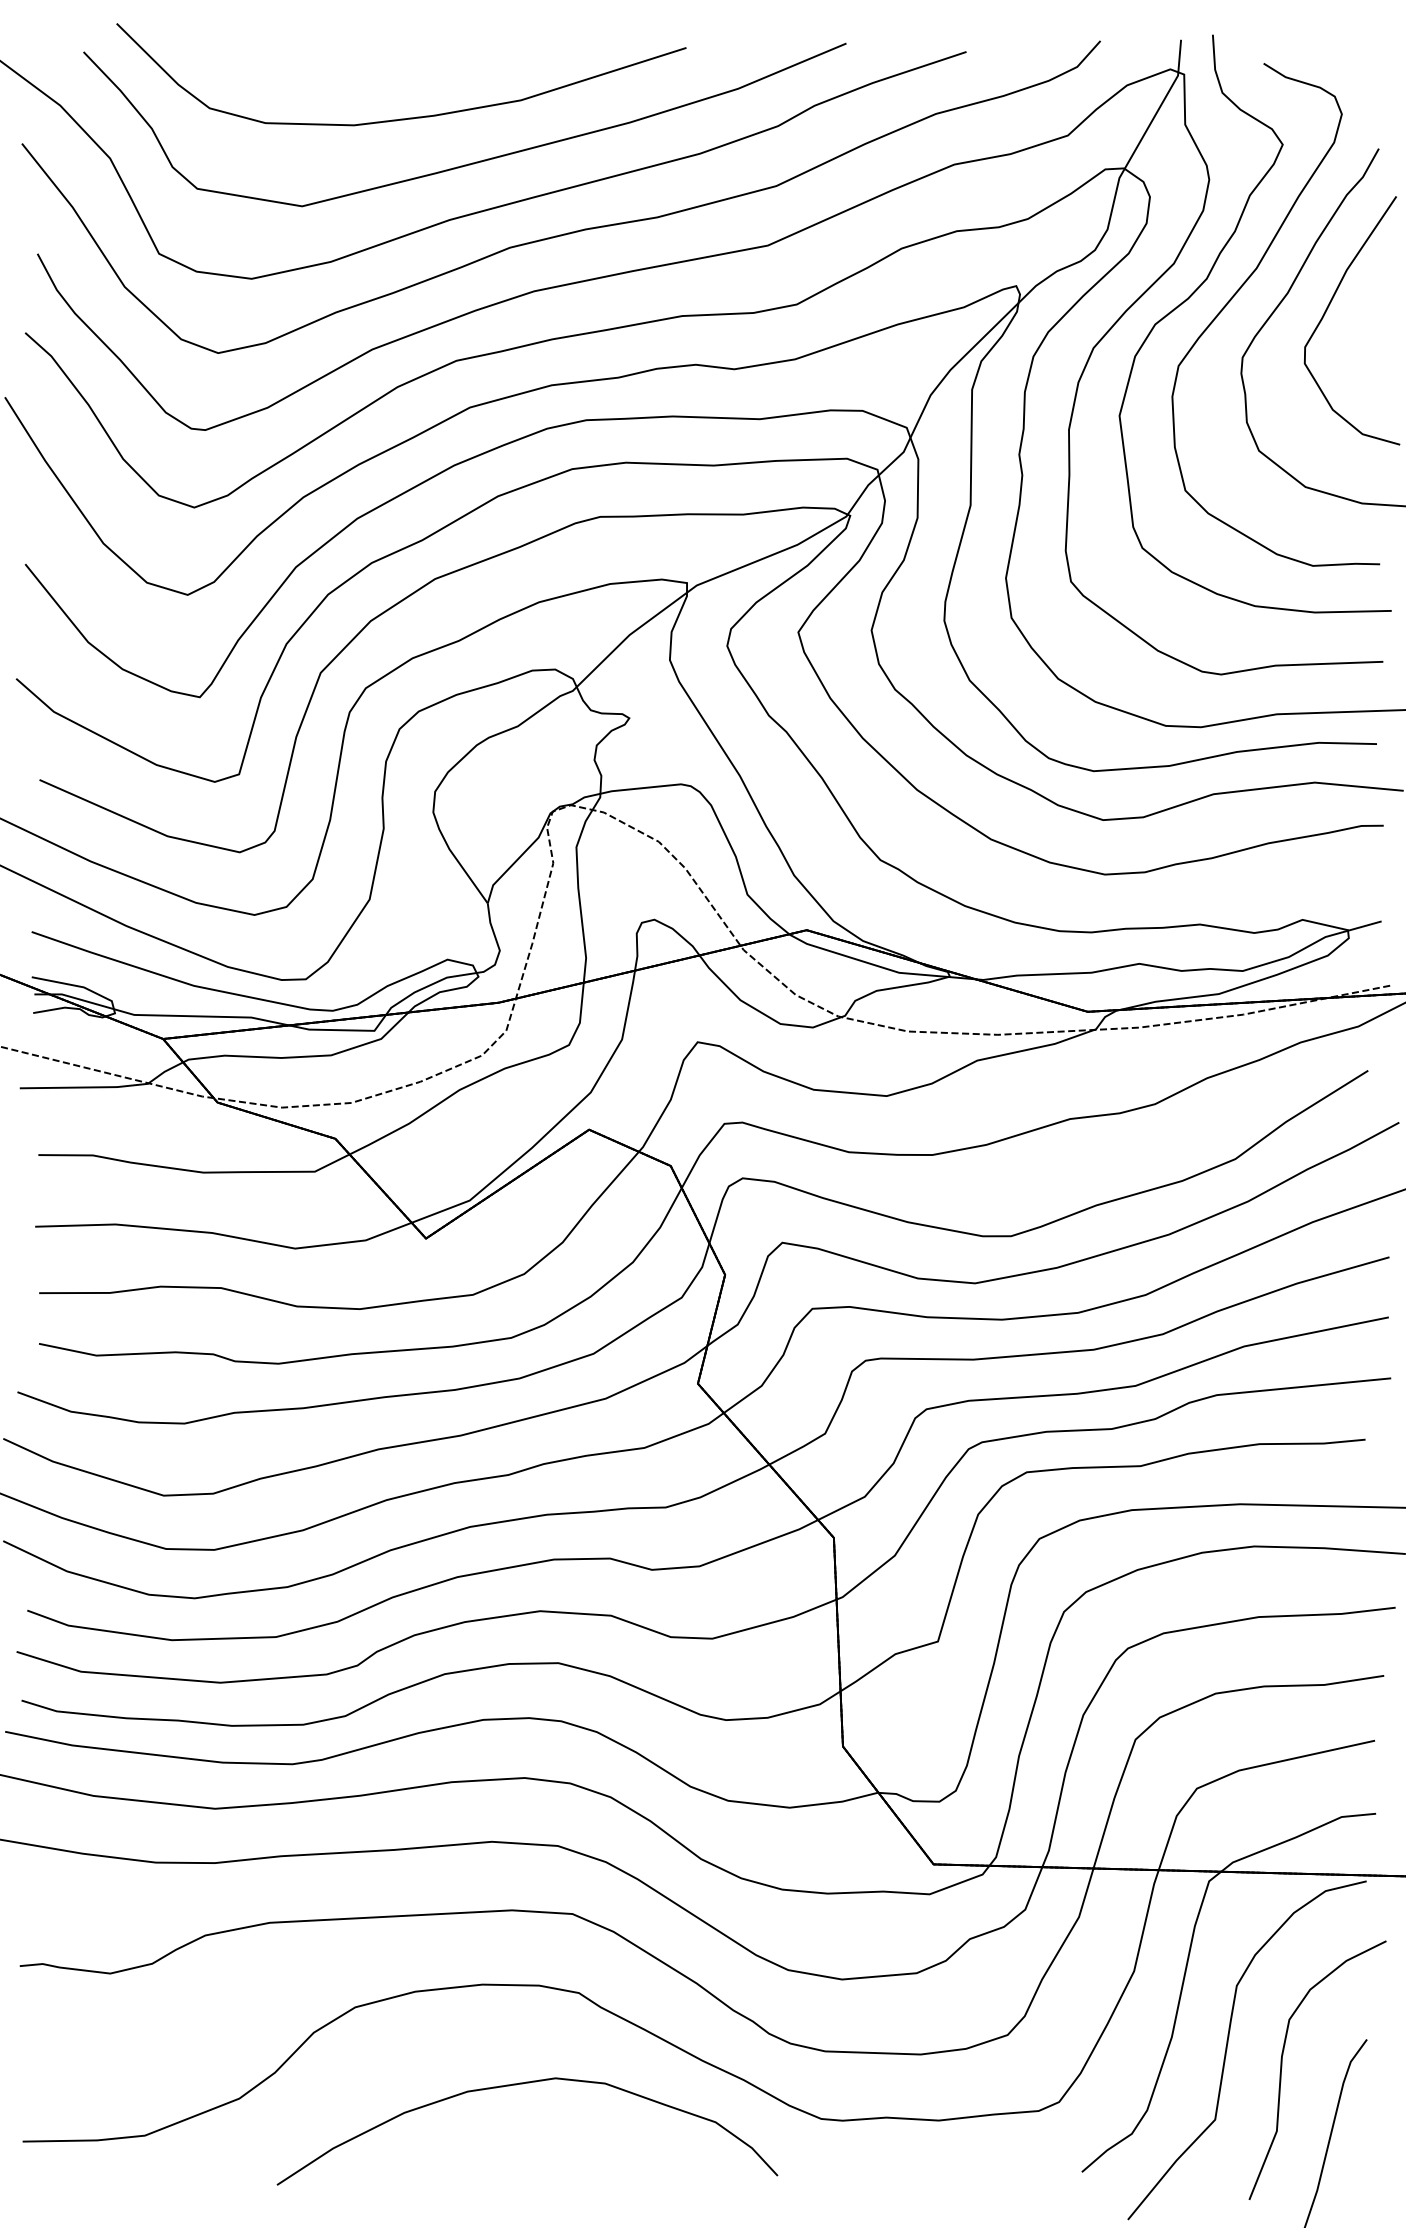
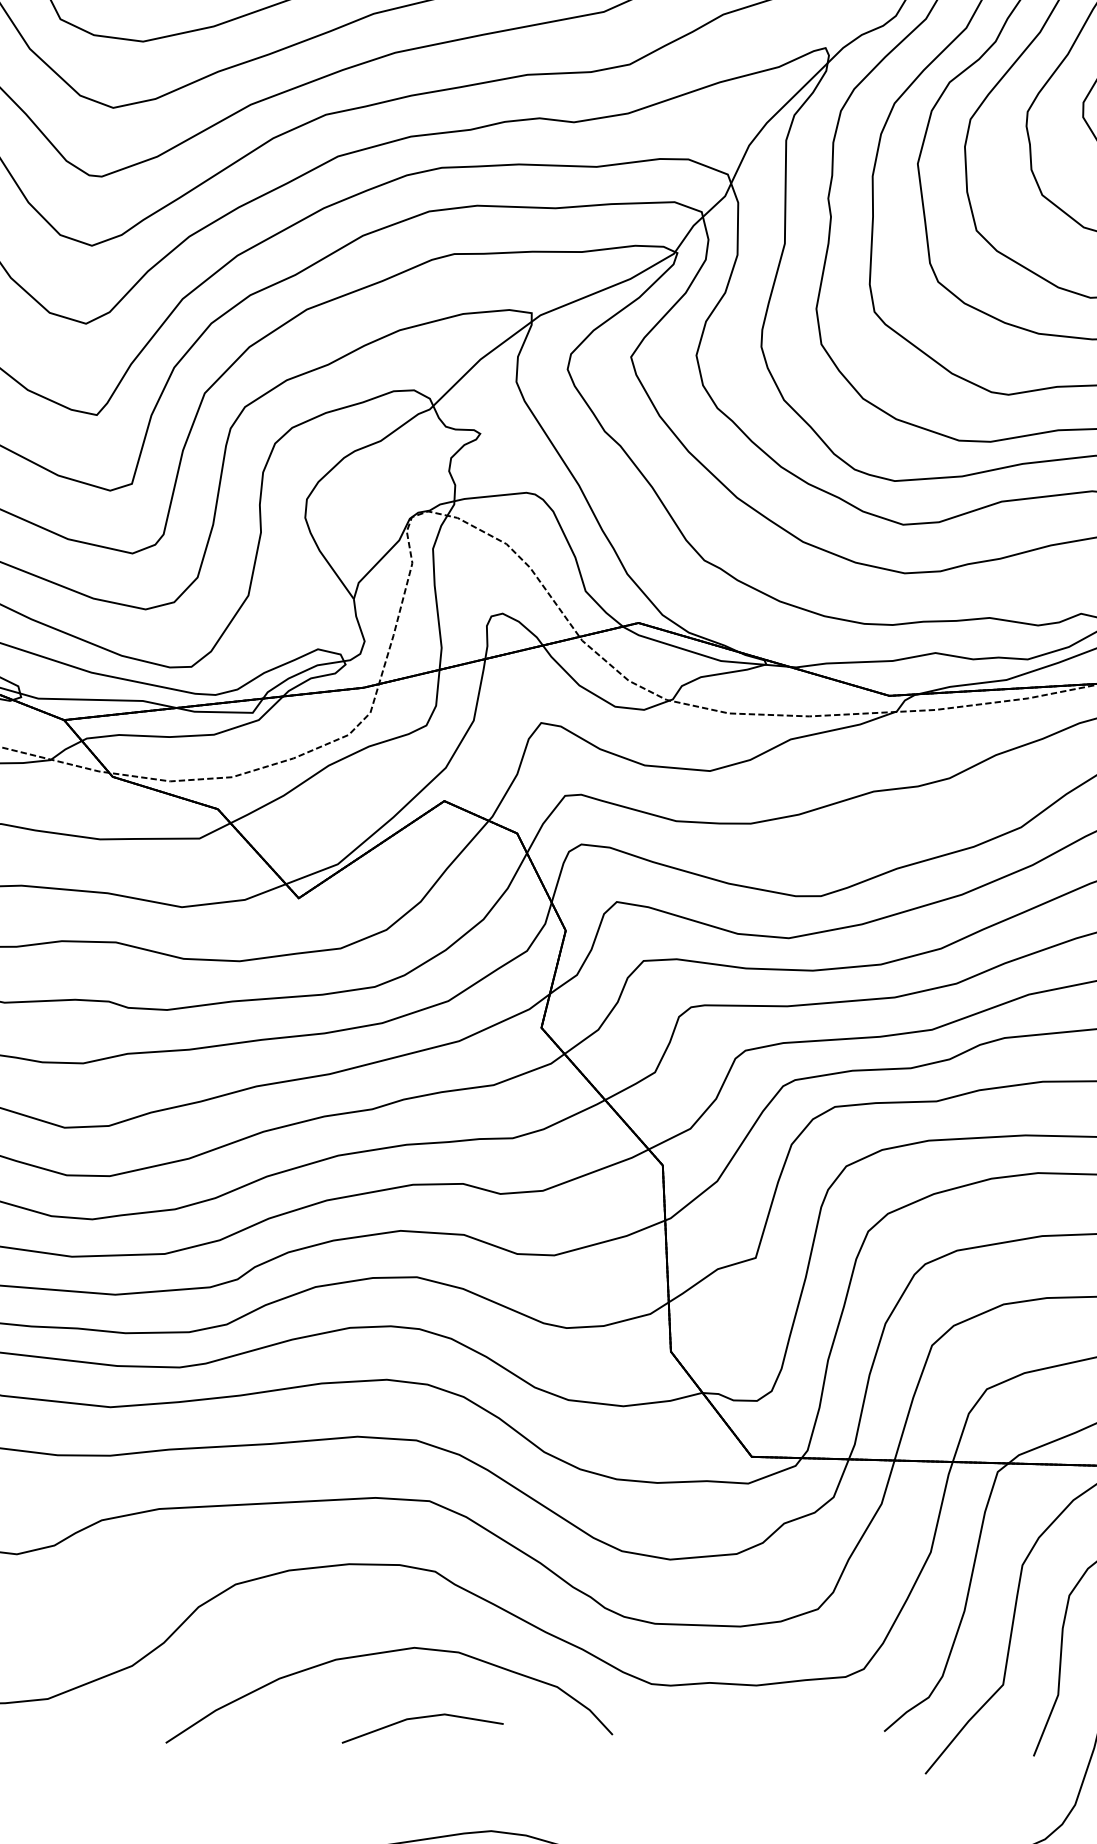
line: (564, 2157) -> (422, 1718), added

